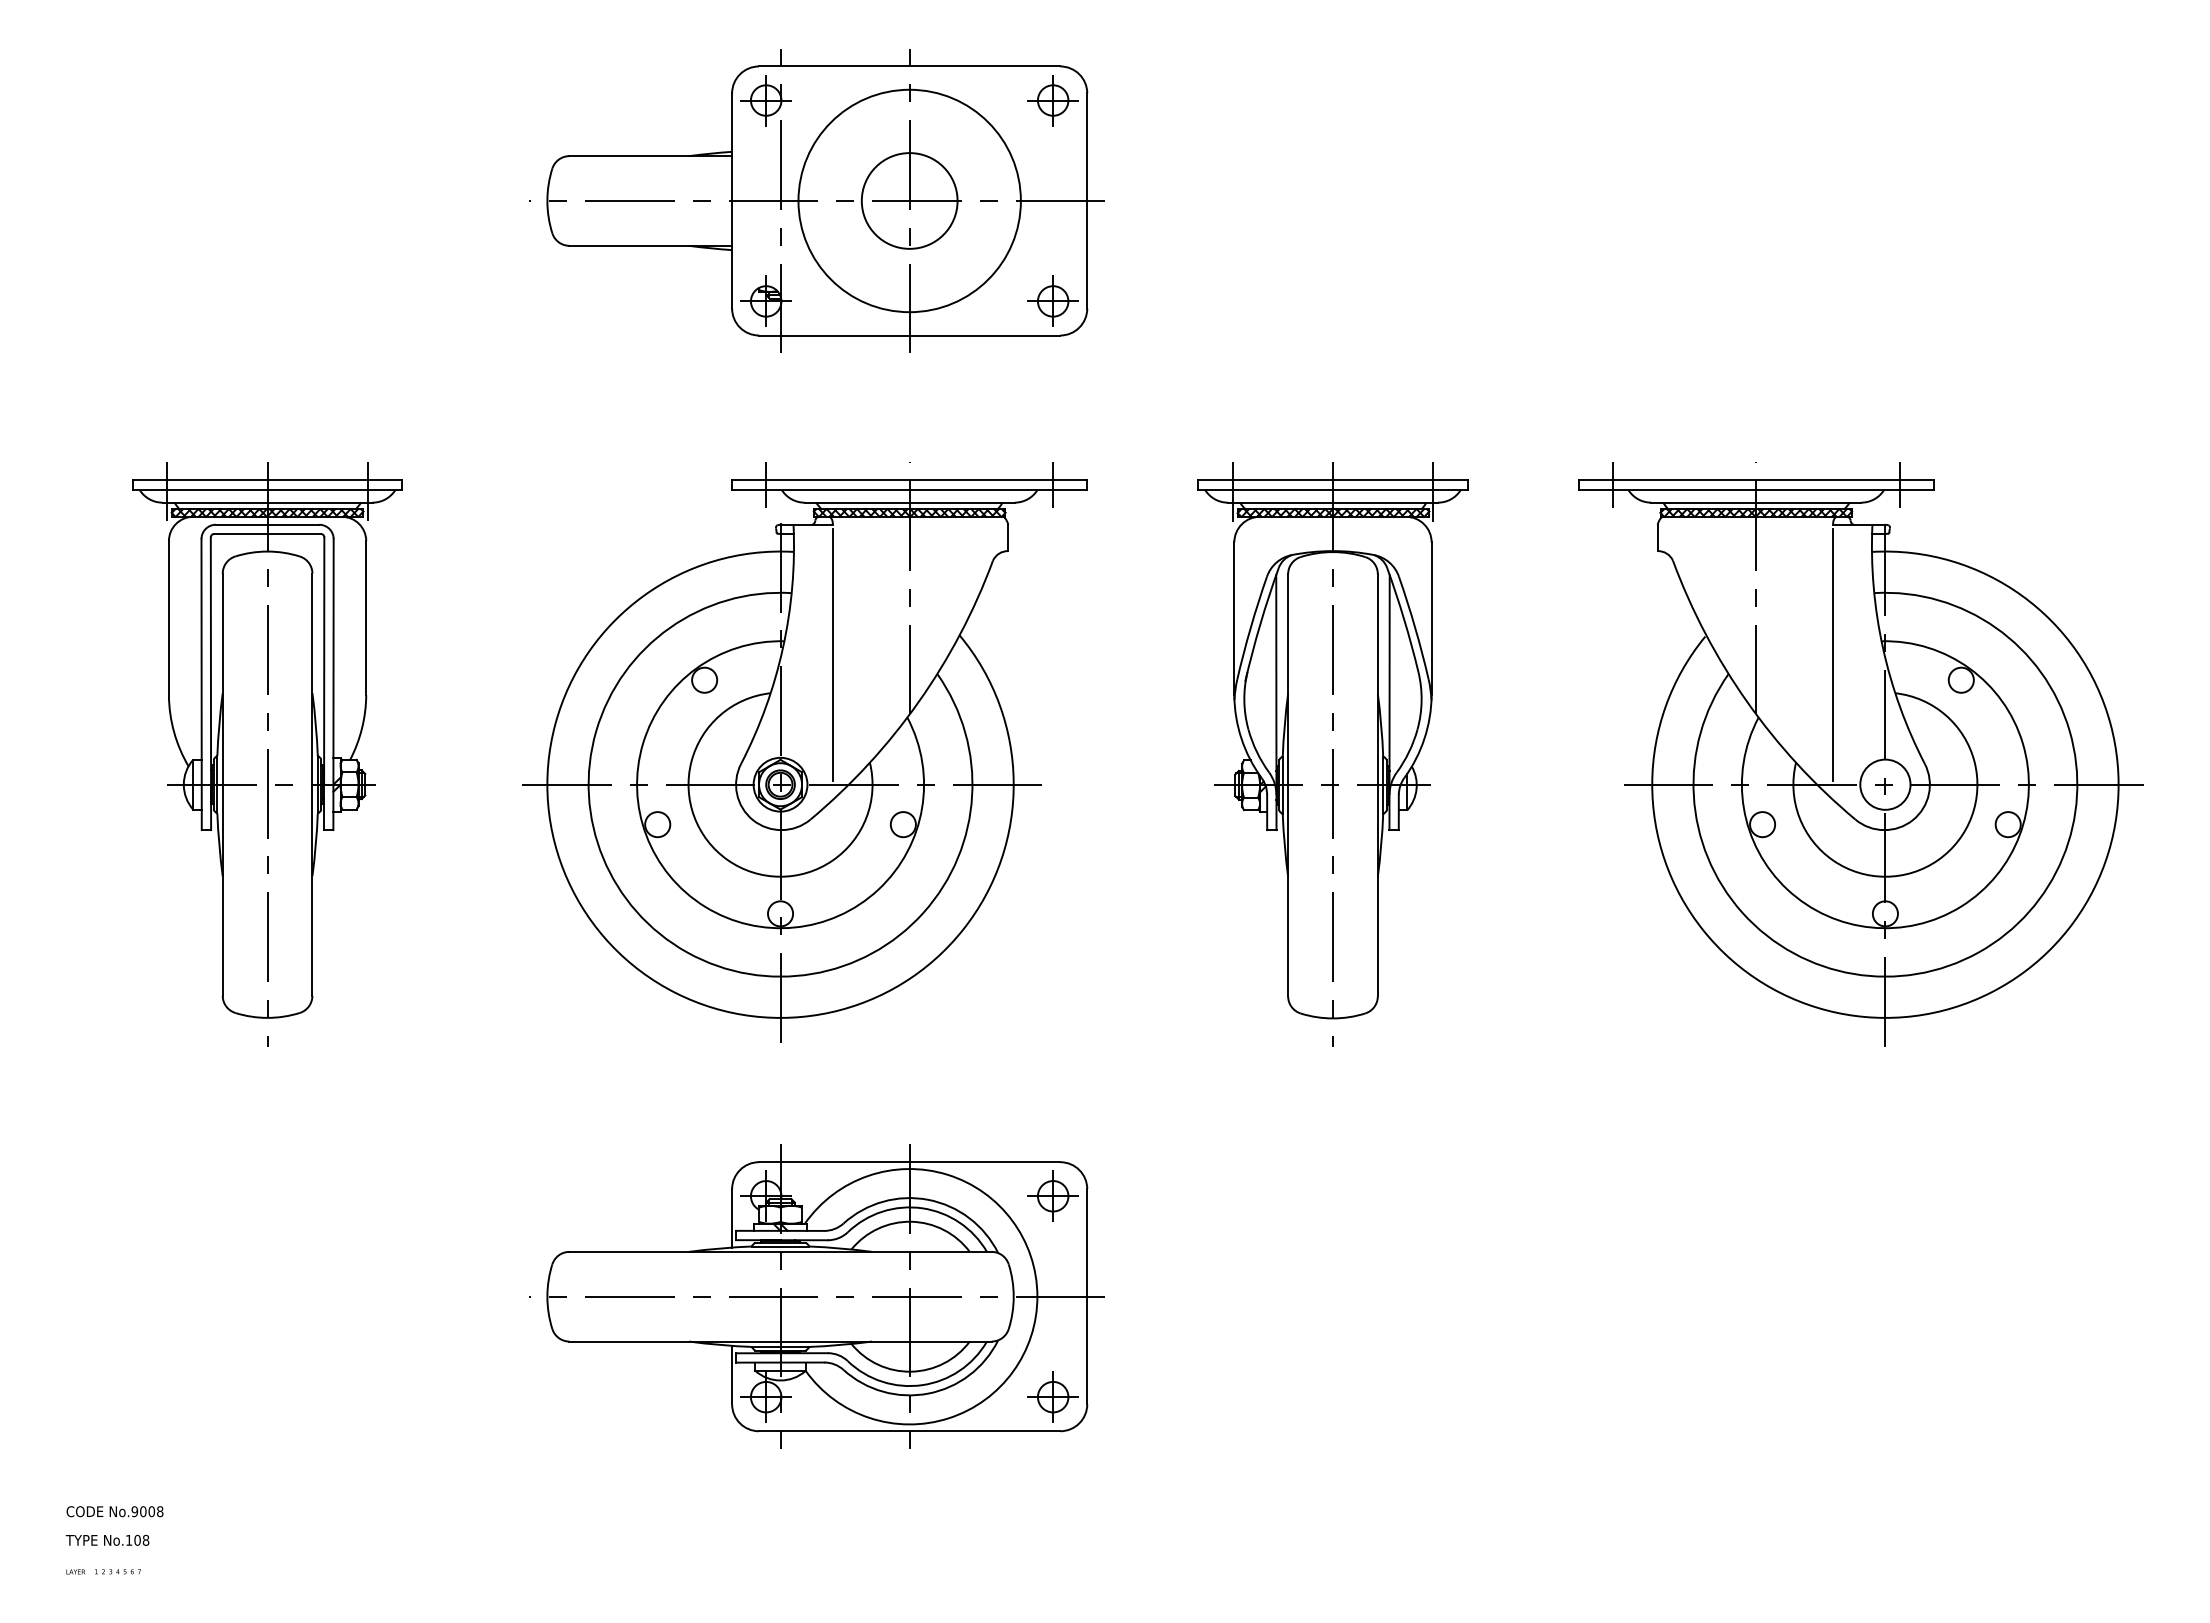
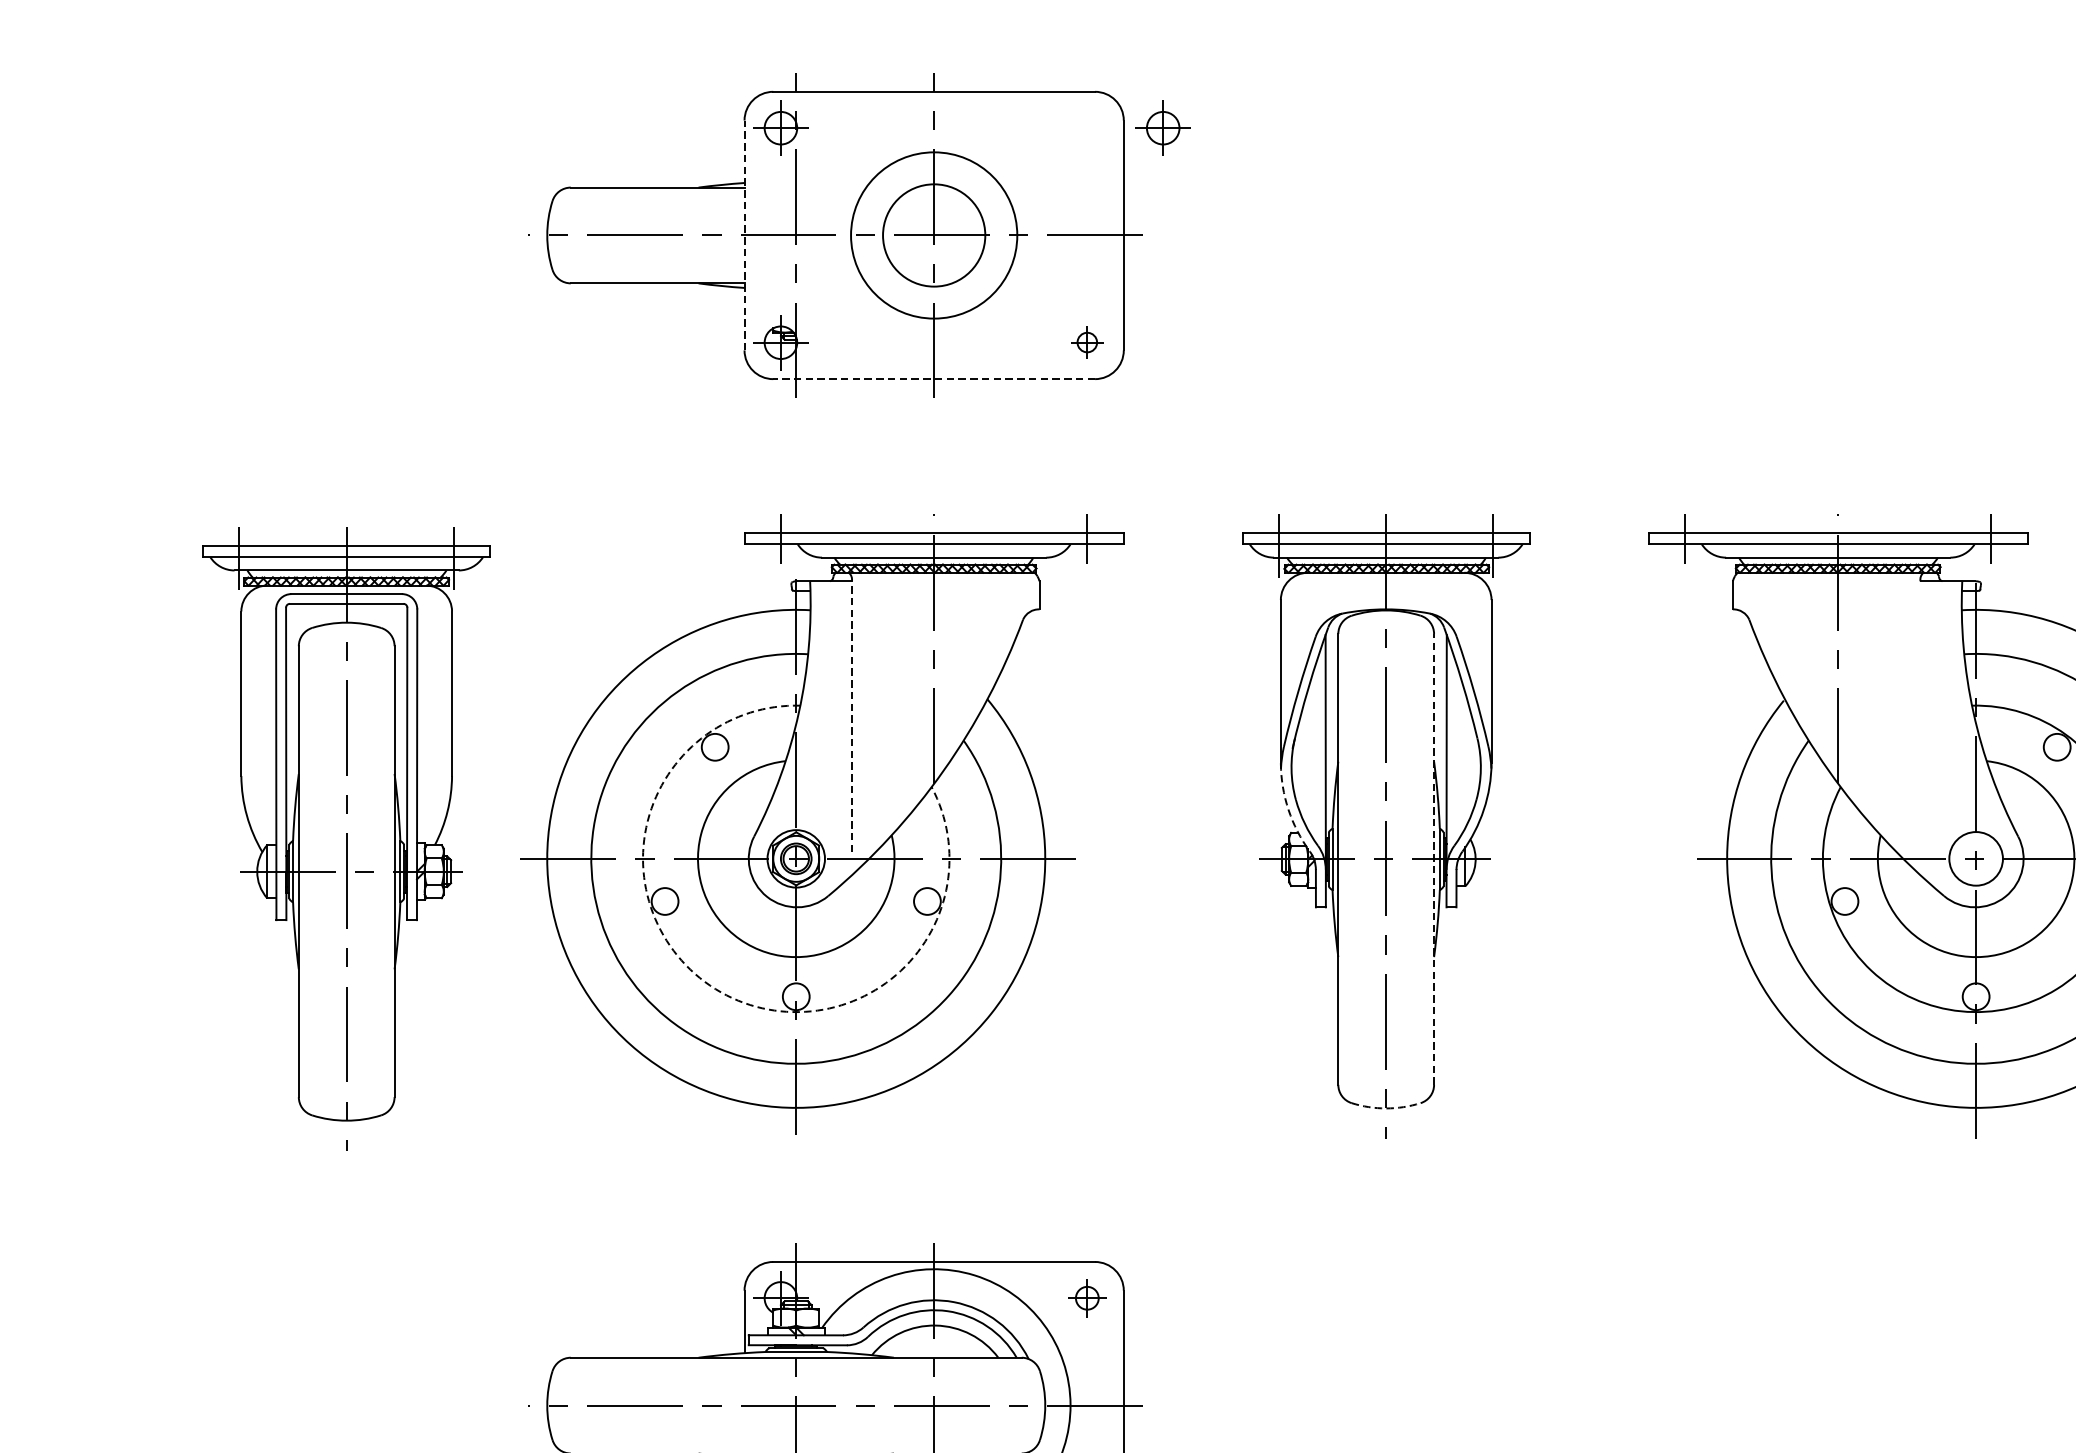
part: (1052, 100) -> (1162, 128), moved
line: (732, 200) -> (744, 234), solid -> dashed
circle: (909, 200) -> (933, 234), size x0.7
part: (1052, 300) -> (1086, 341), size x0.6
line: (909, 335) -> (933, 379), solid -> dashed
line: (832, 654) -> (851, 719), solid -> dashed
line: (1833, 654) -> (1920, 719), removed
arc: (1241, 738) -> (1288, 809), solid -> dashed
part: (267, 754) -> (346, 839), moved
line: (1377, 784) -> (1433, 858), solid -> dashed
arc: (704, 906) -> (715, 988), solid -> dashed
arc: (1332, 1018) -> (1385, 1108), solid -> dashed
part: (1052, 1195) -> (1086, 1297), size x0.7

